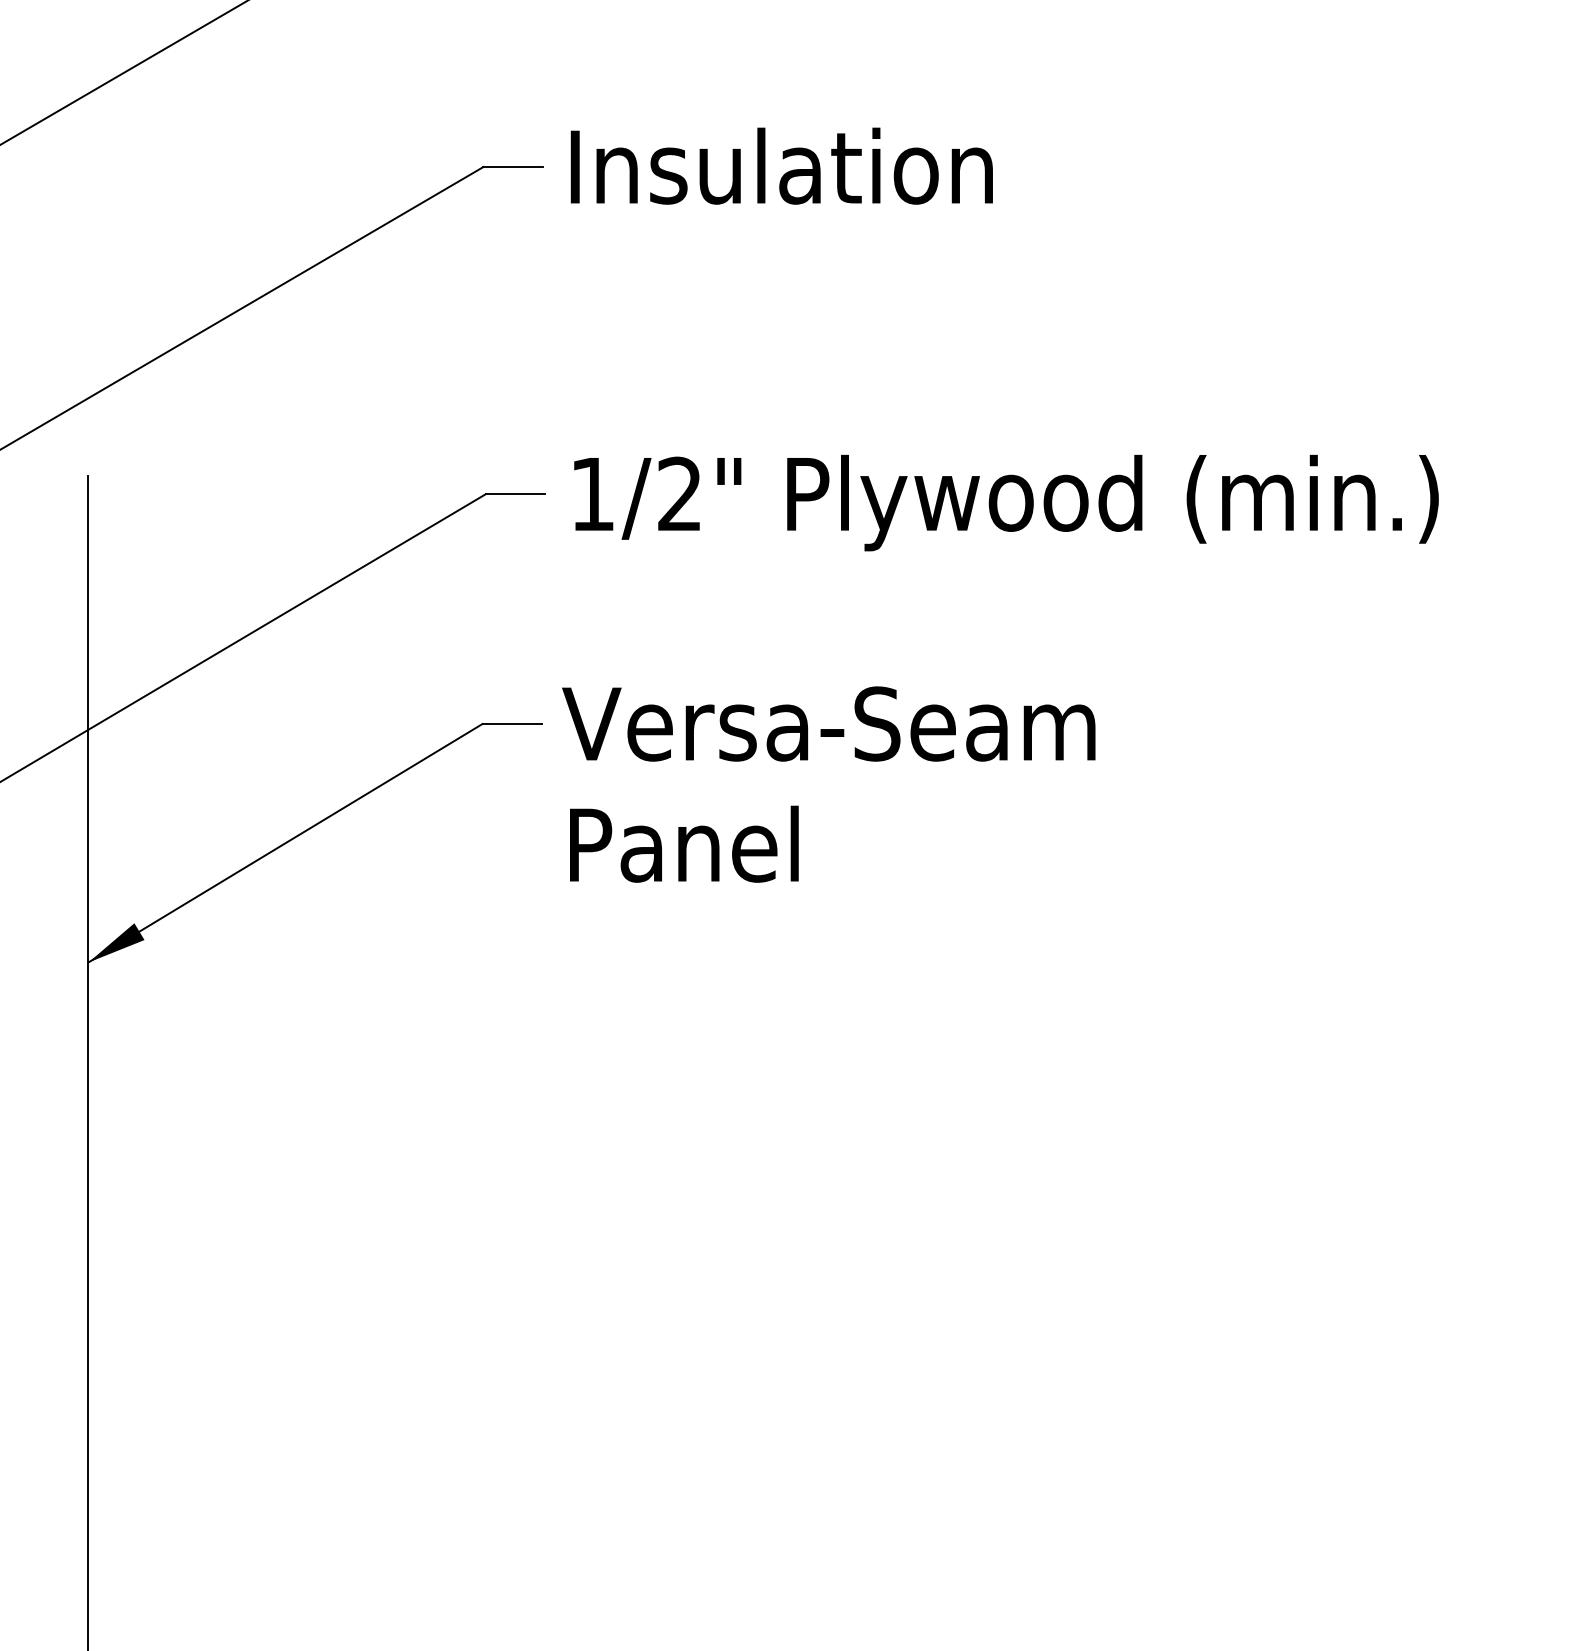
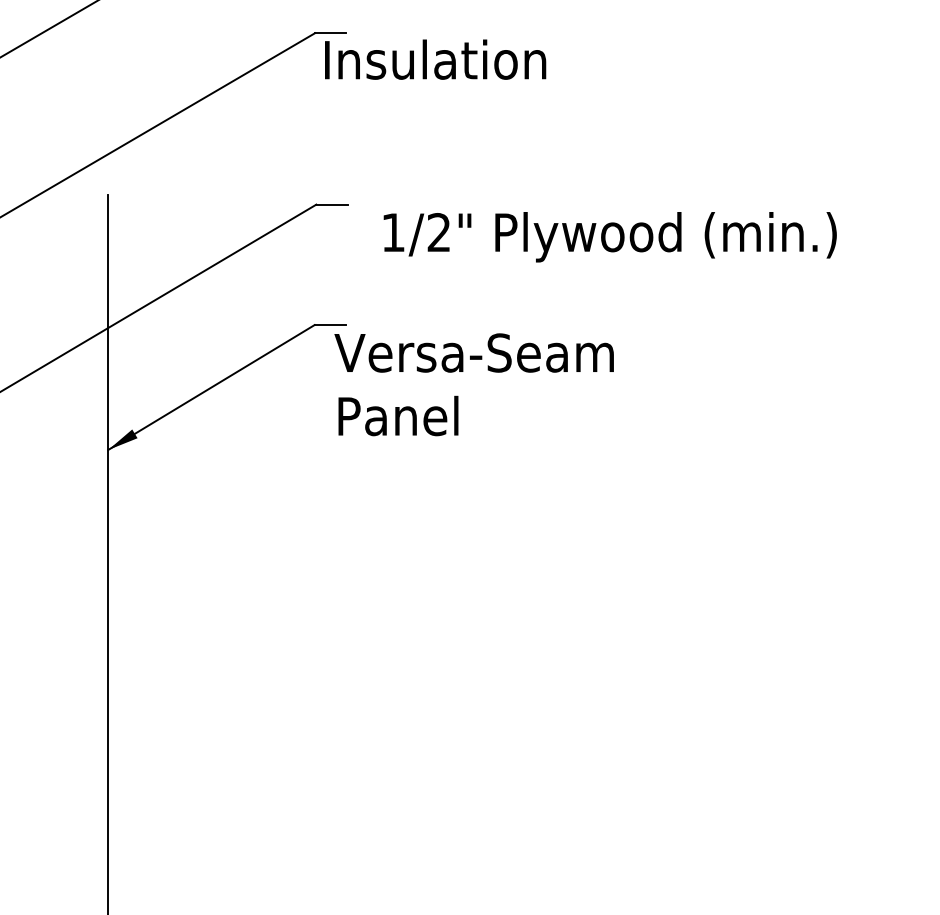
text: (781, 165) -> (435, 59), moved
text: (1004, 503) -> (609, 237), moved
text: (827, 784) -> (473, 384), moved

